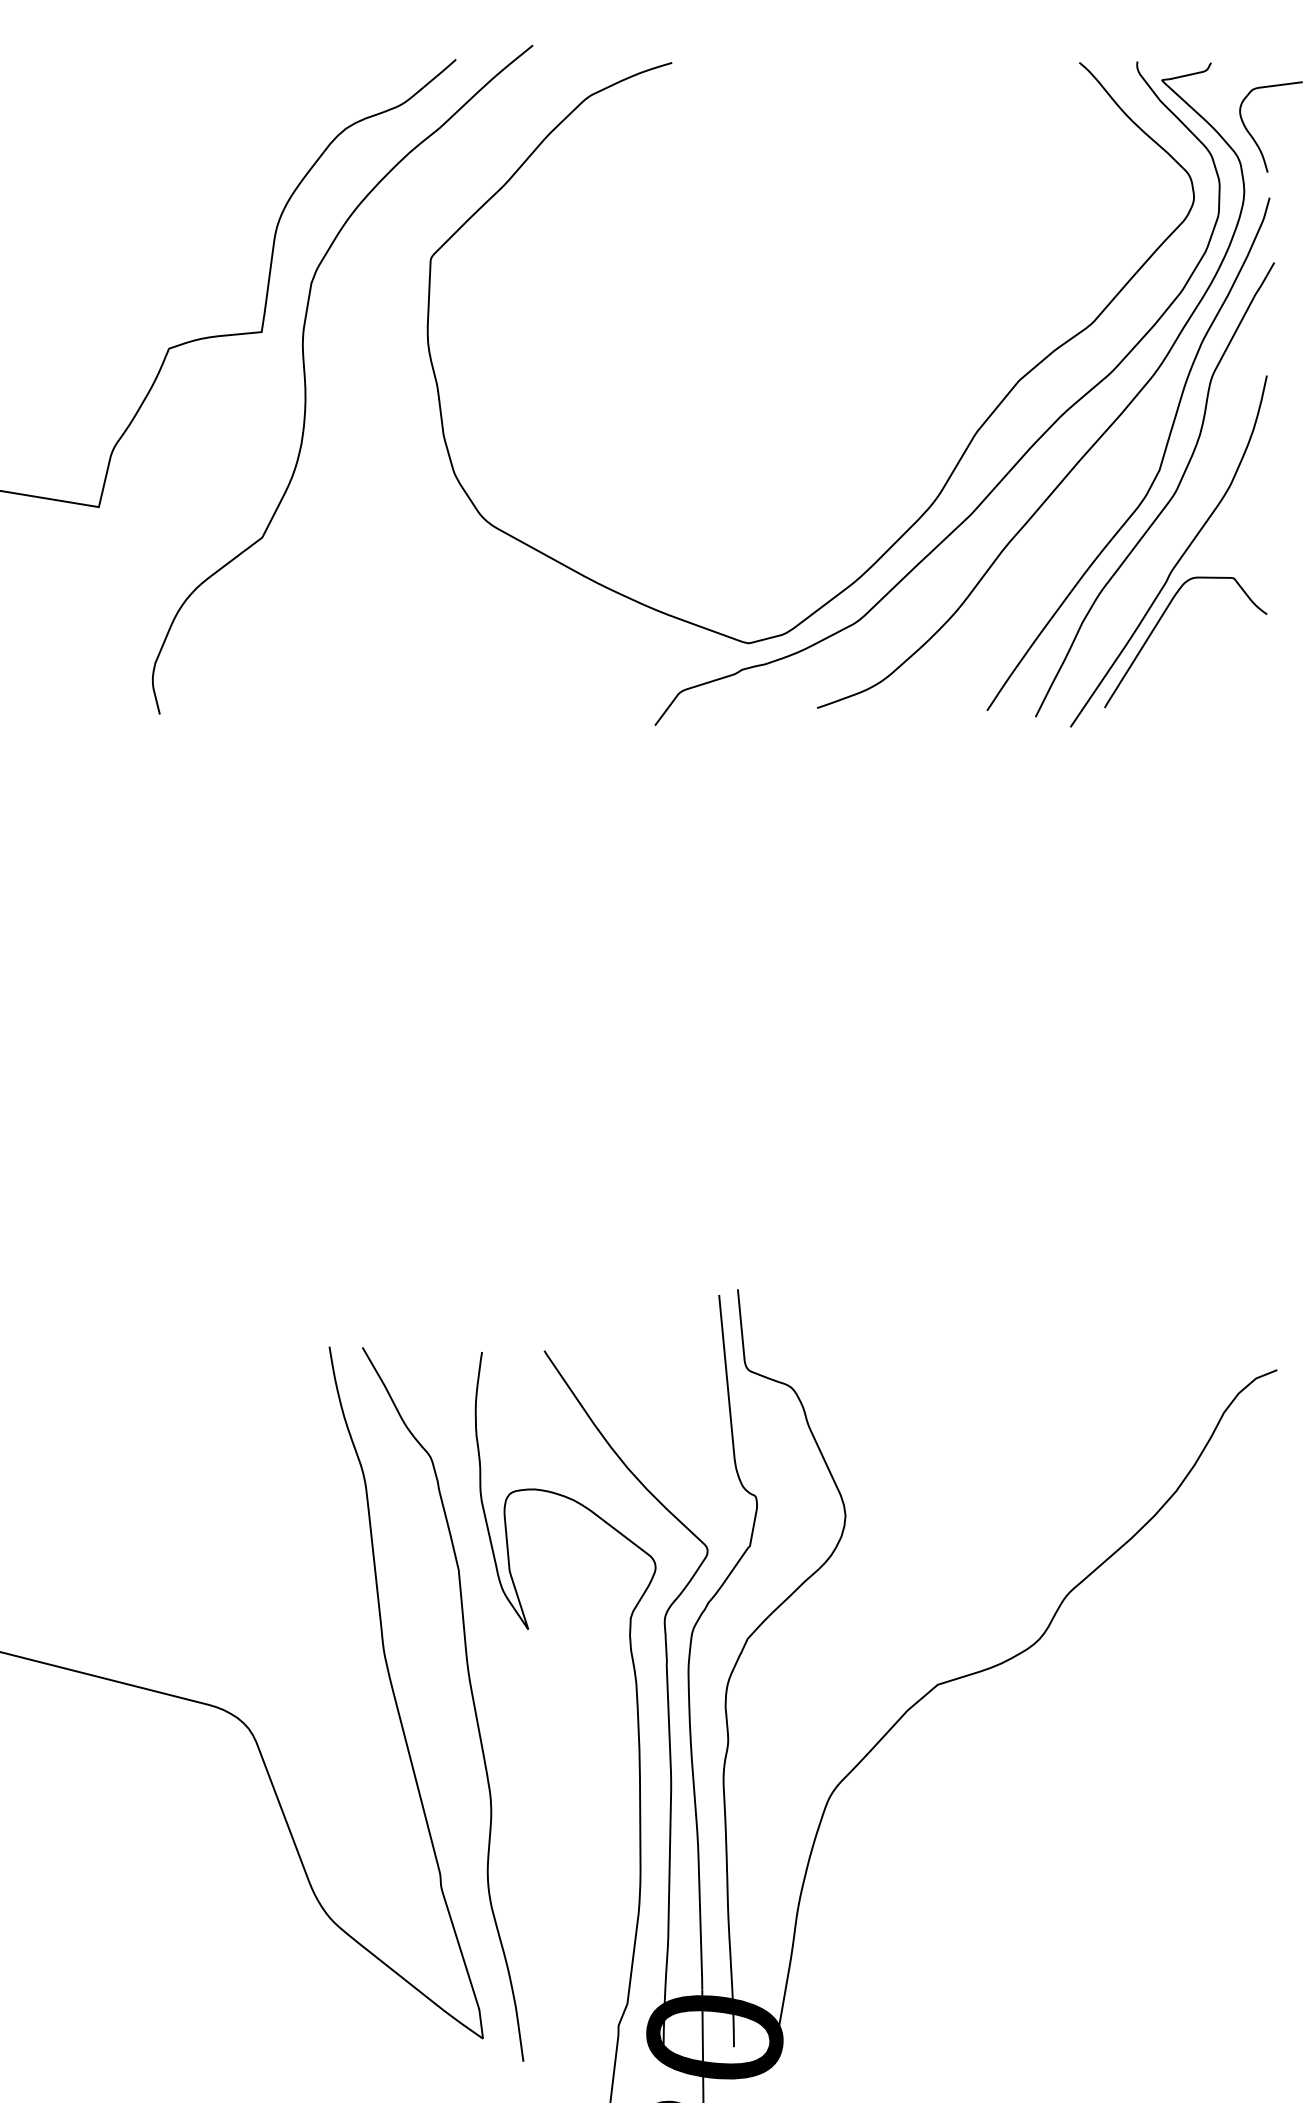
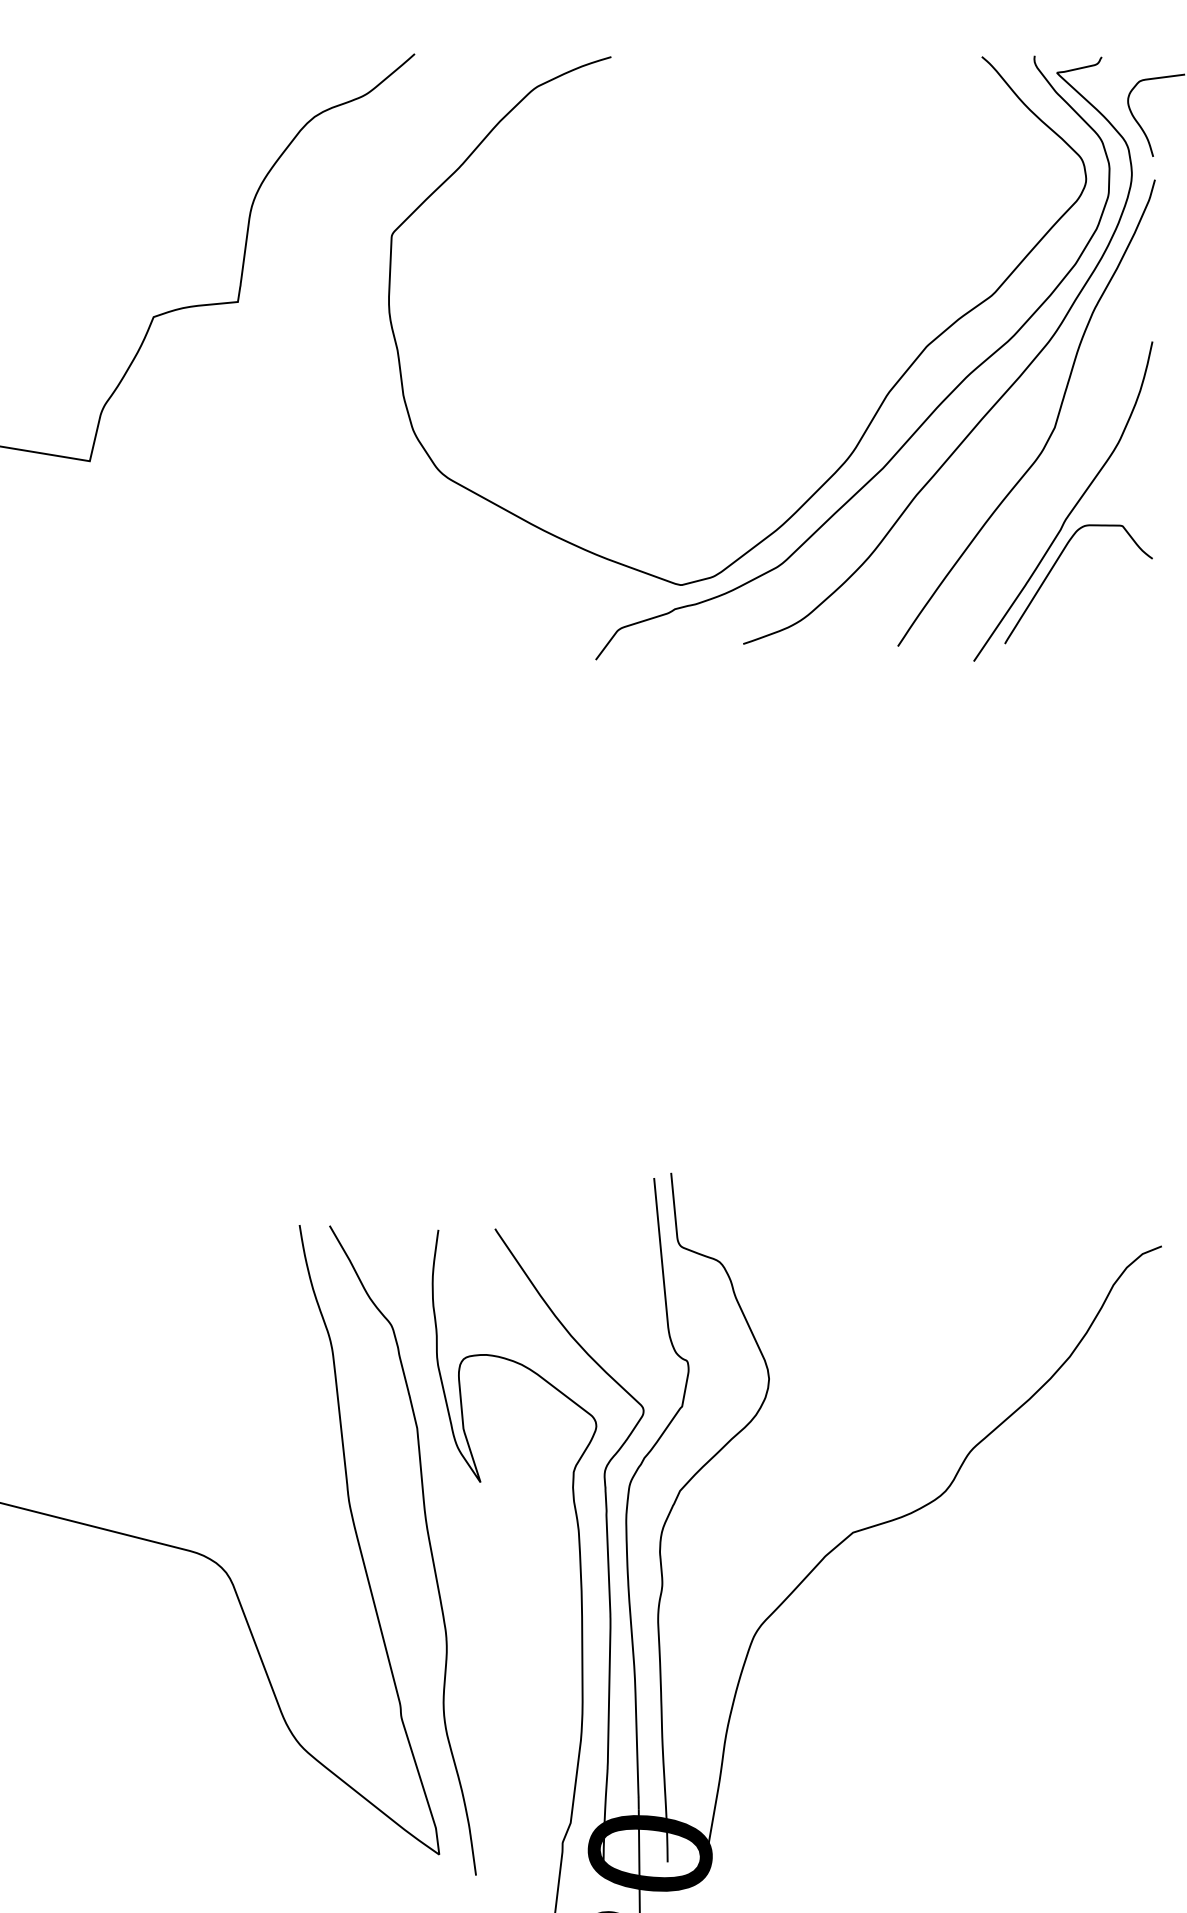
curve: (306, 384) -> (278, 349), removed
curve: (1168, 500) -> (1062, 455), removed

